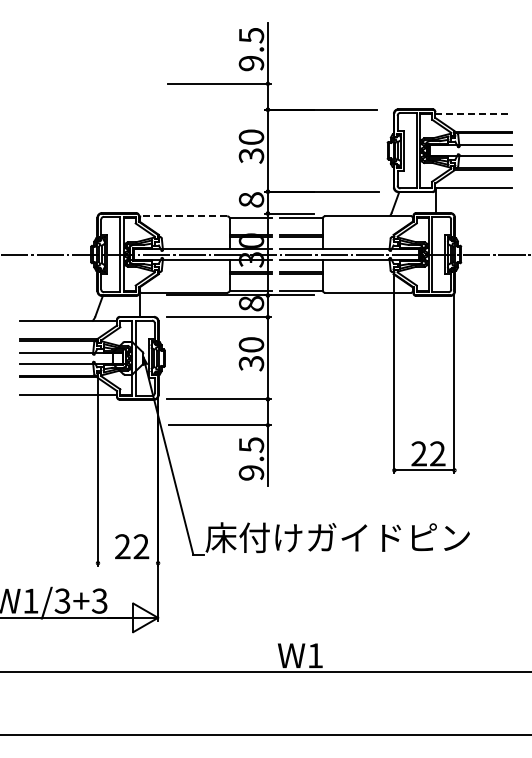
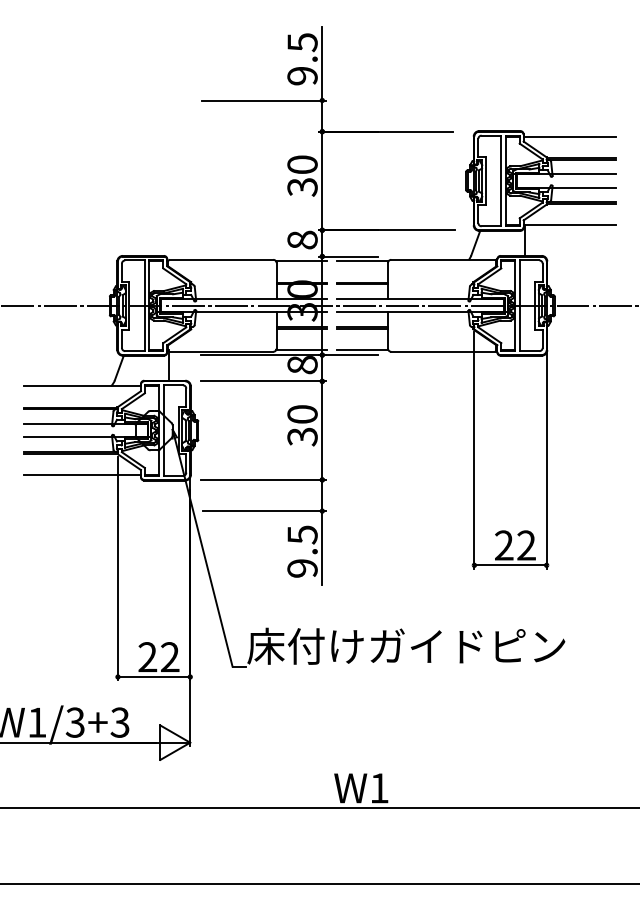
line: (474, 113) -> (570, 136), dashed -> solid
line: (183, 216) -> (220, 260), dashed -> solid
line: (127, 563) -> (153, 677), added

